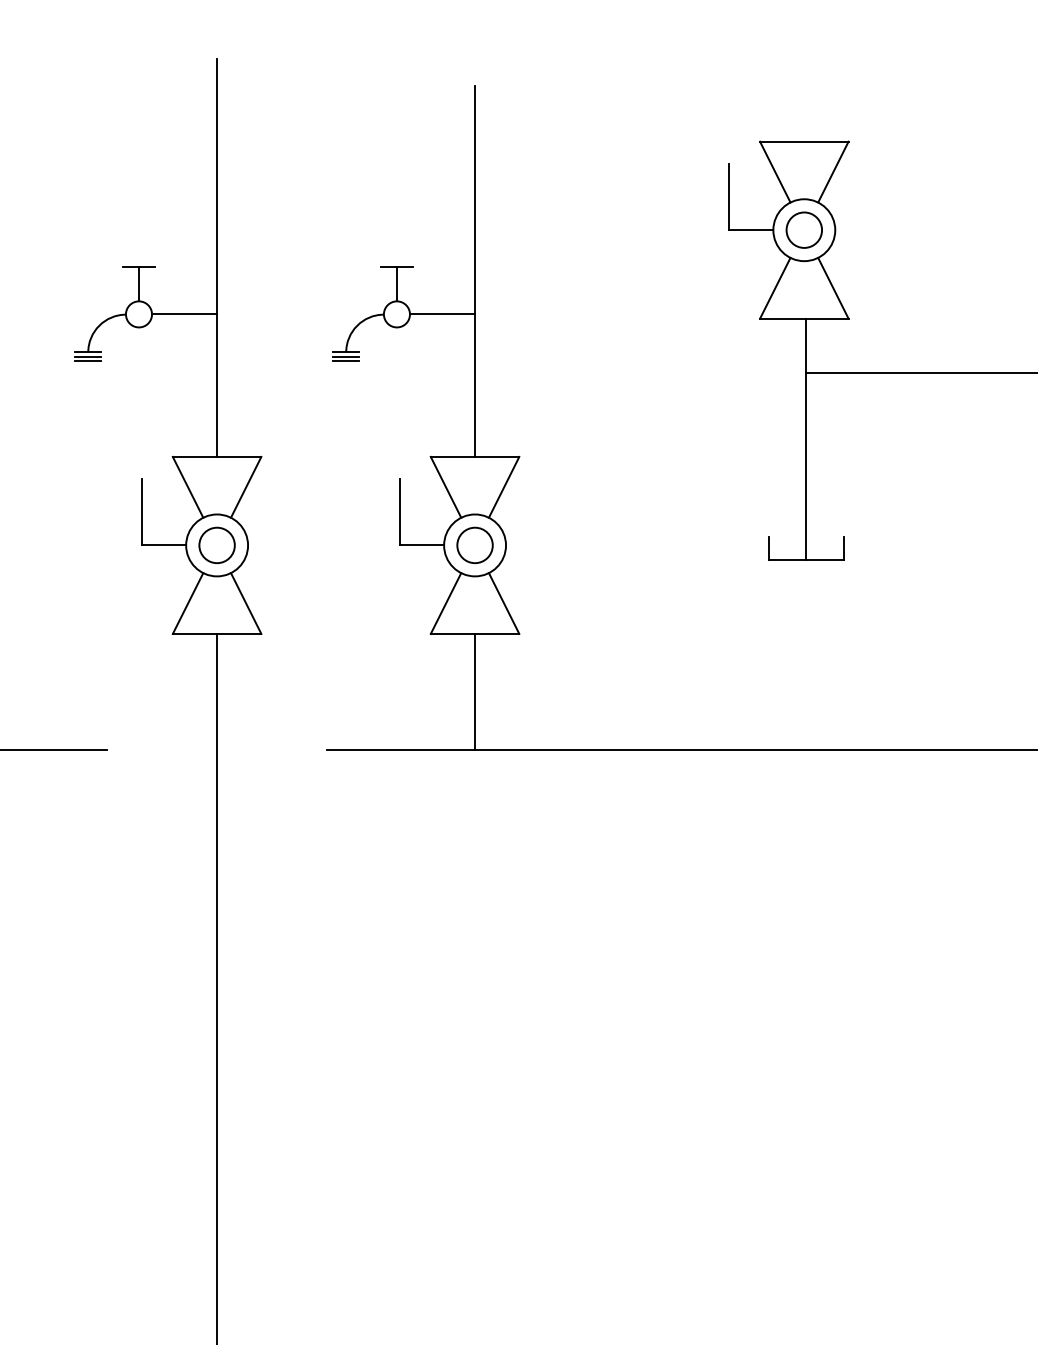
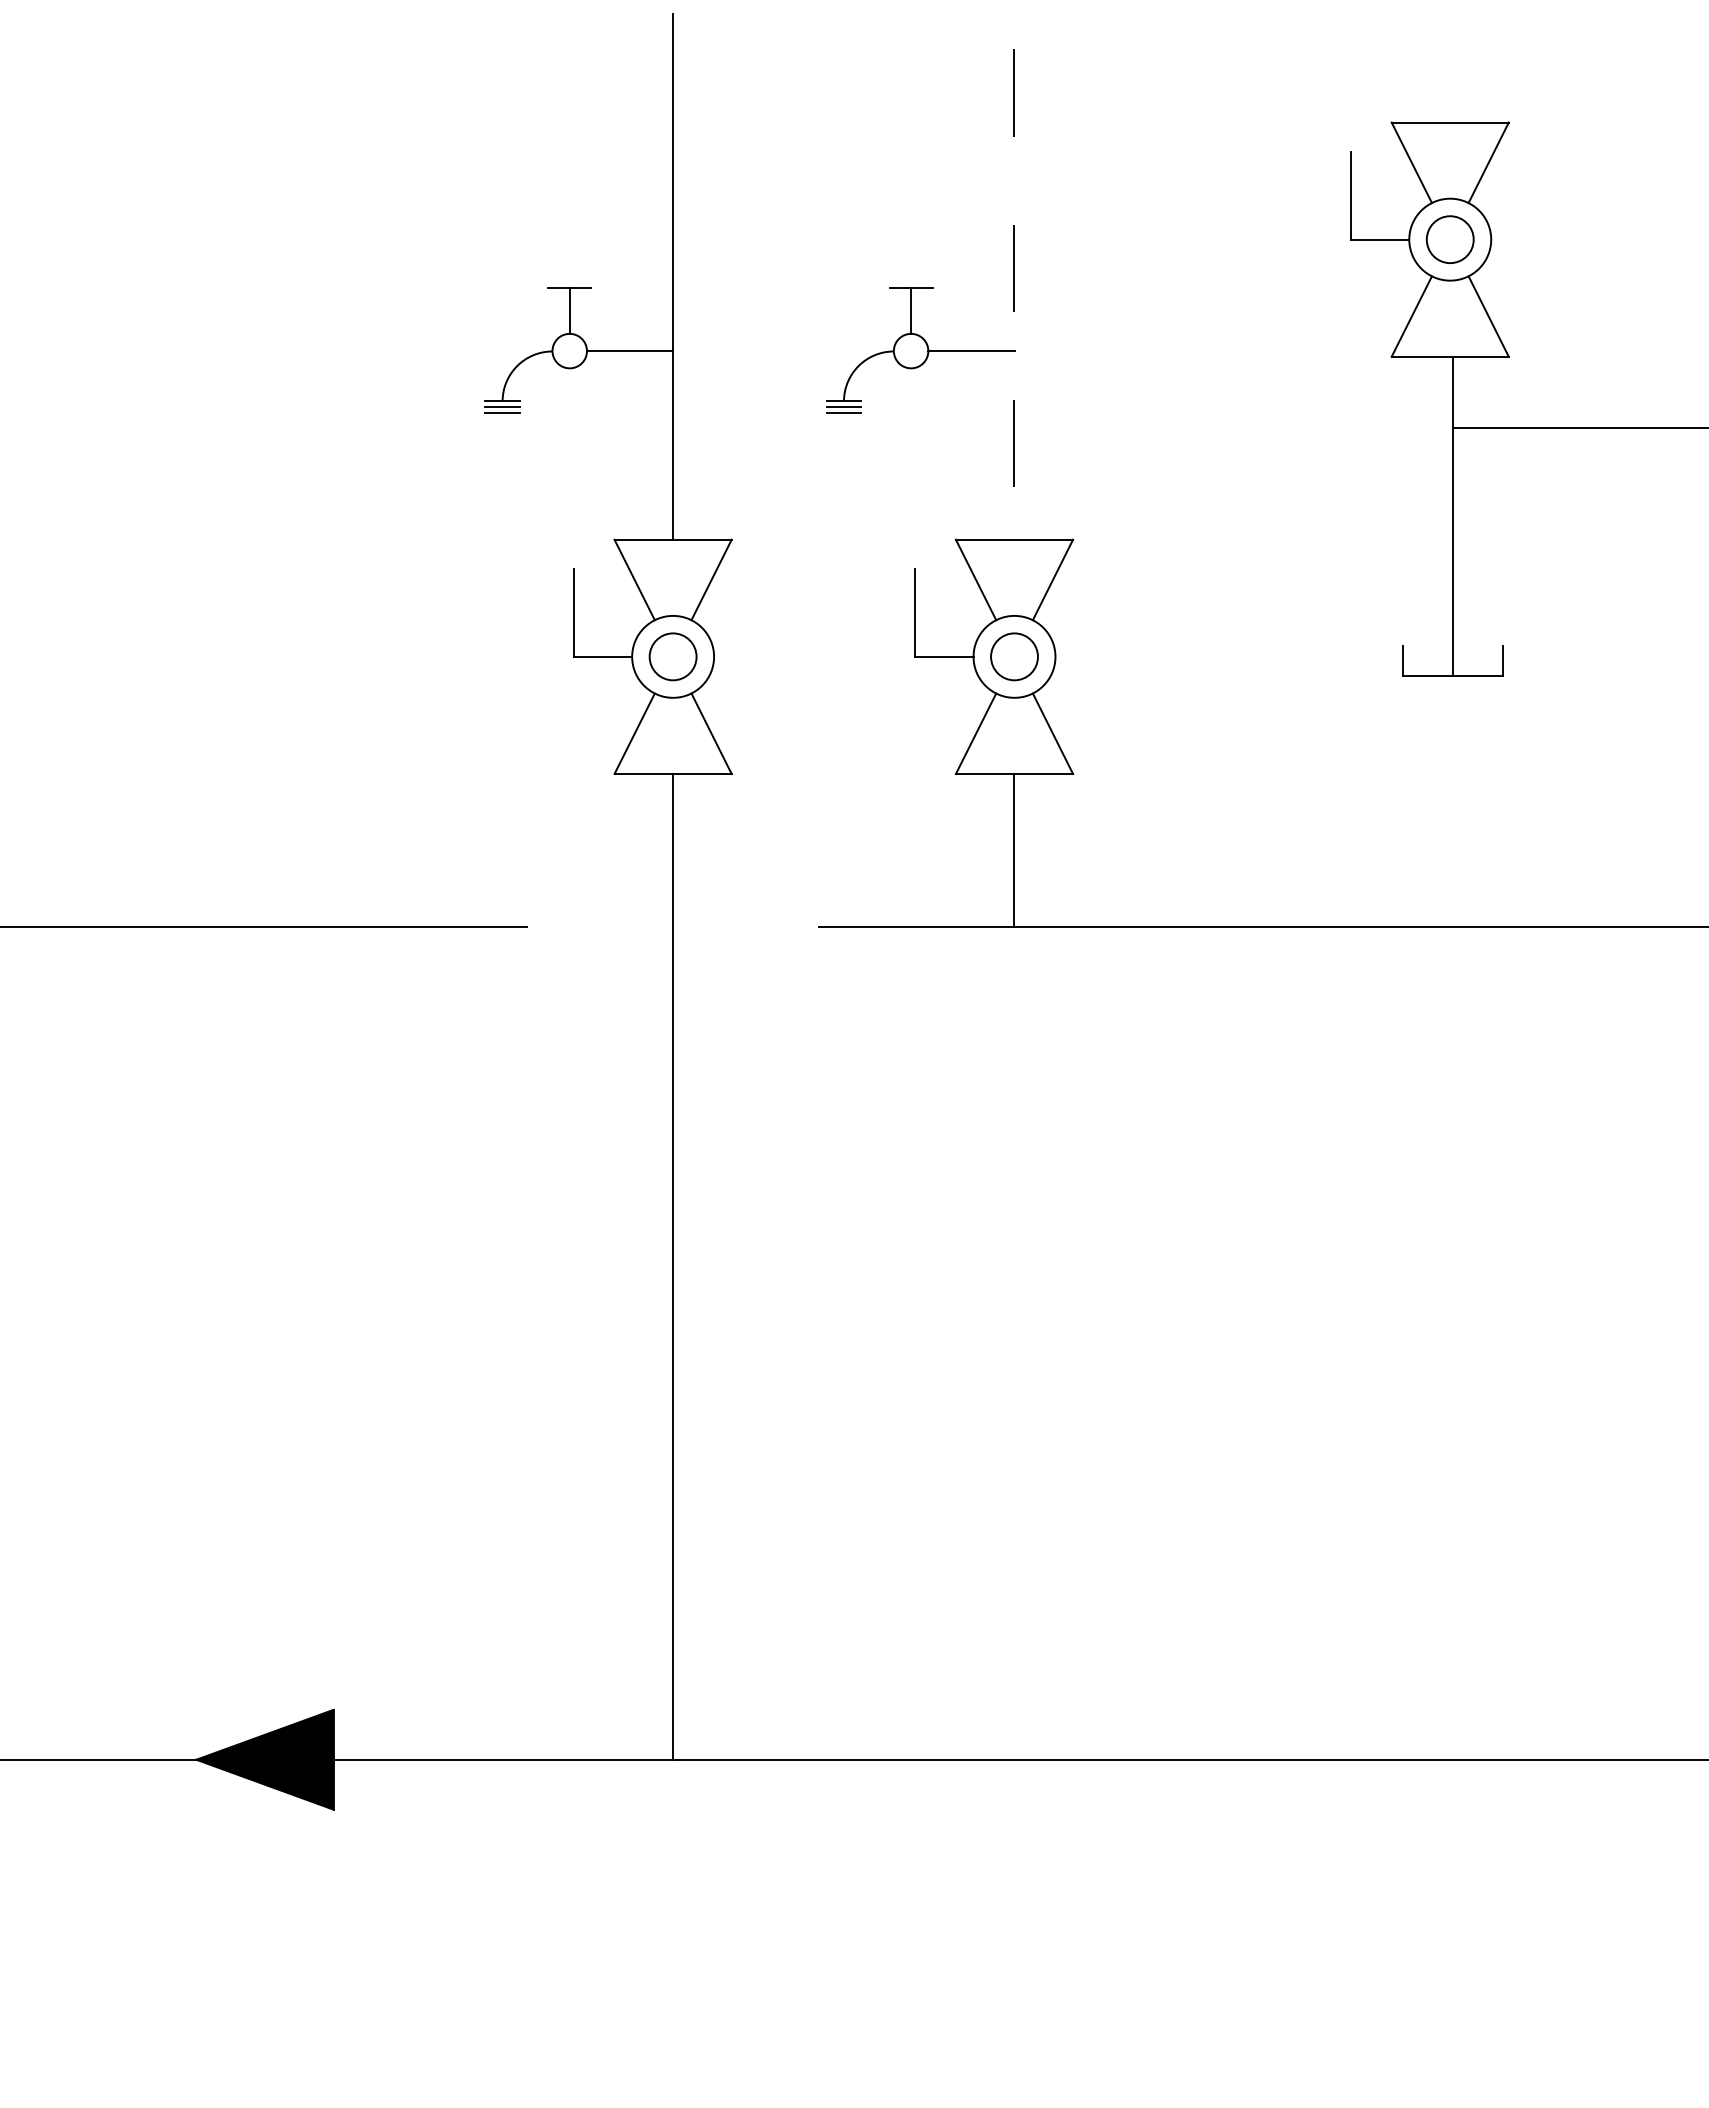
line: (474, 272) -> (1013, 295), solid -> dashed

